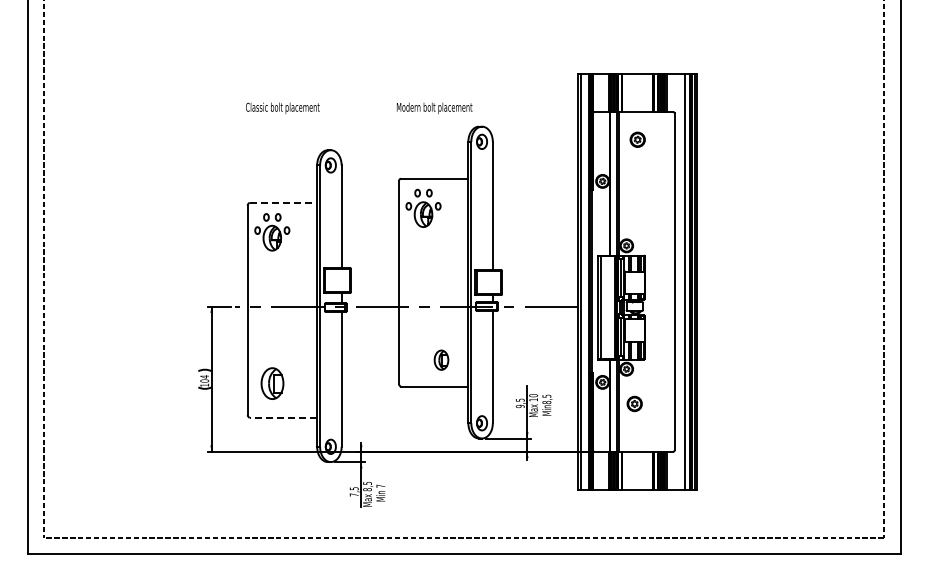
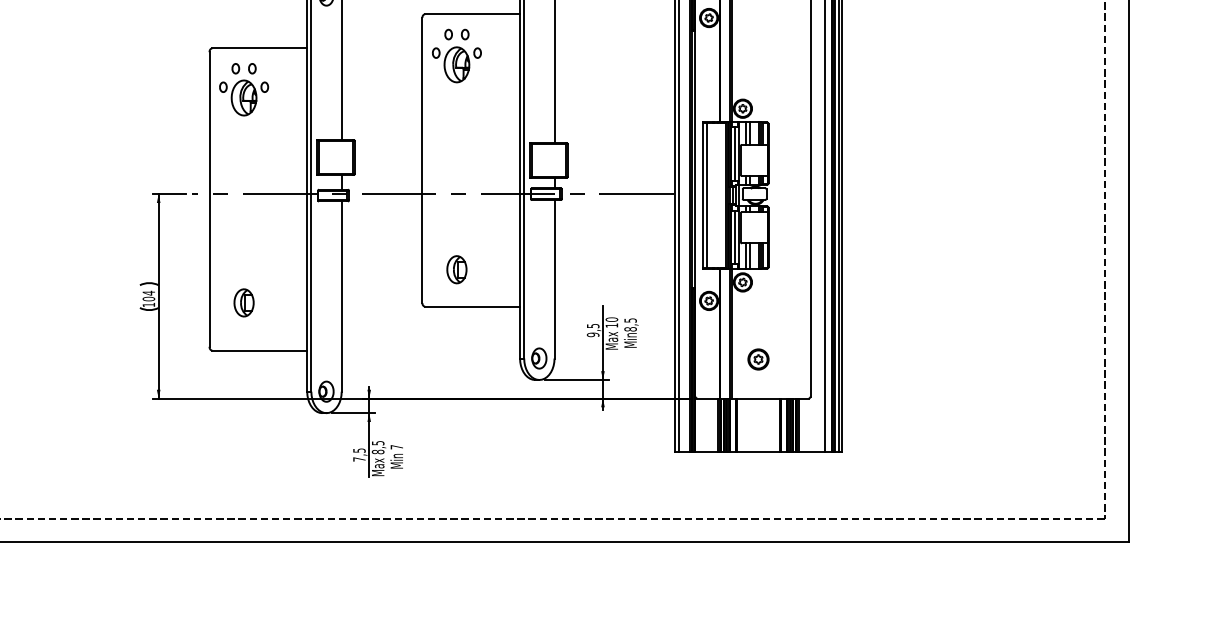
line: (283, 202) -> (259, 47), dashed -> solid
part: (441, 359) -> (456, 268), moved
part: (271, 383) -> (242, 302), size x0.62
part: (634, 403) -> (758, 358), moved
line: (283, 417) -> (259, 350), dashed -> solid

